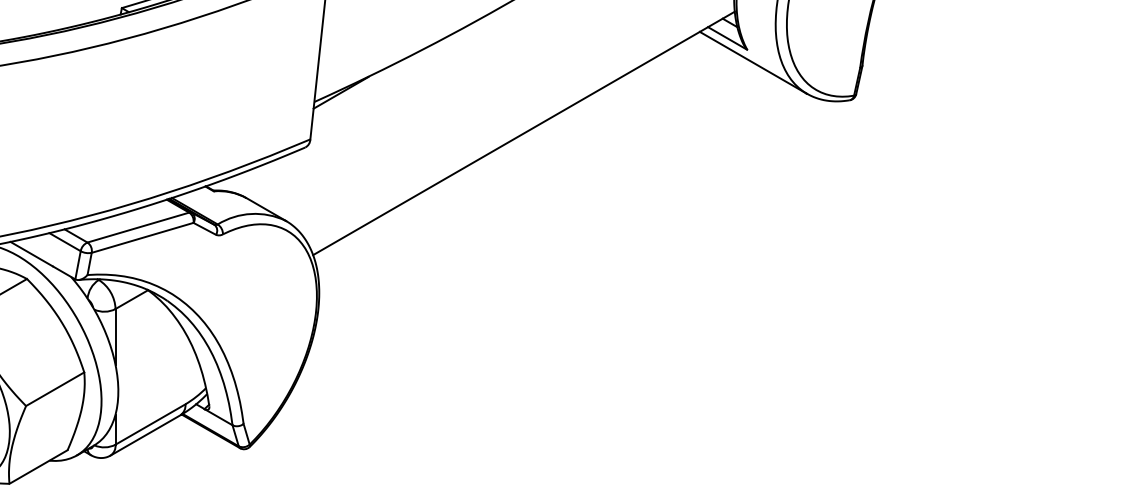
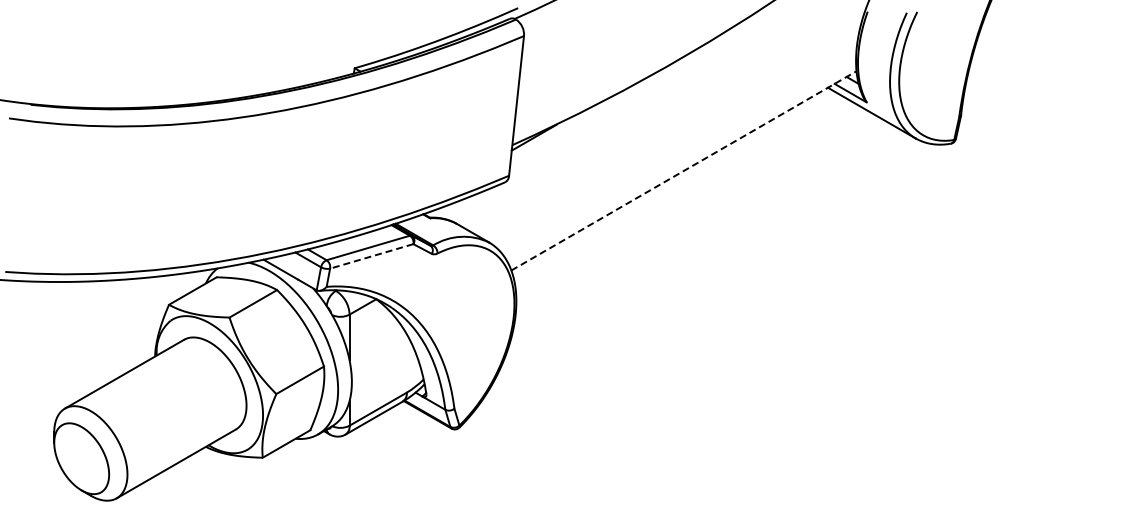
line: (524, 132) -> (684, 170), solid -> dashed
line: (142, 237) -> (371, 256), solid -> dashed

